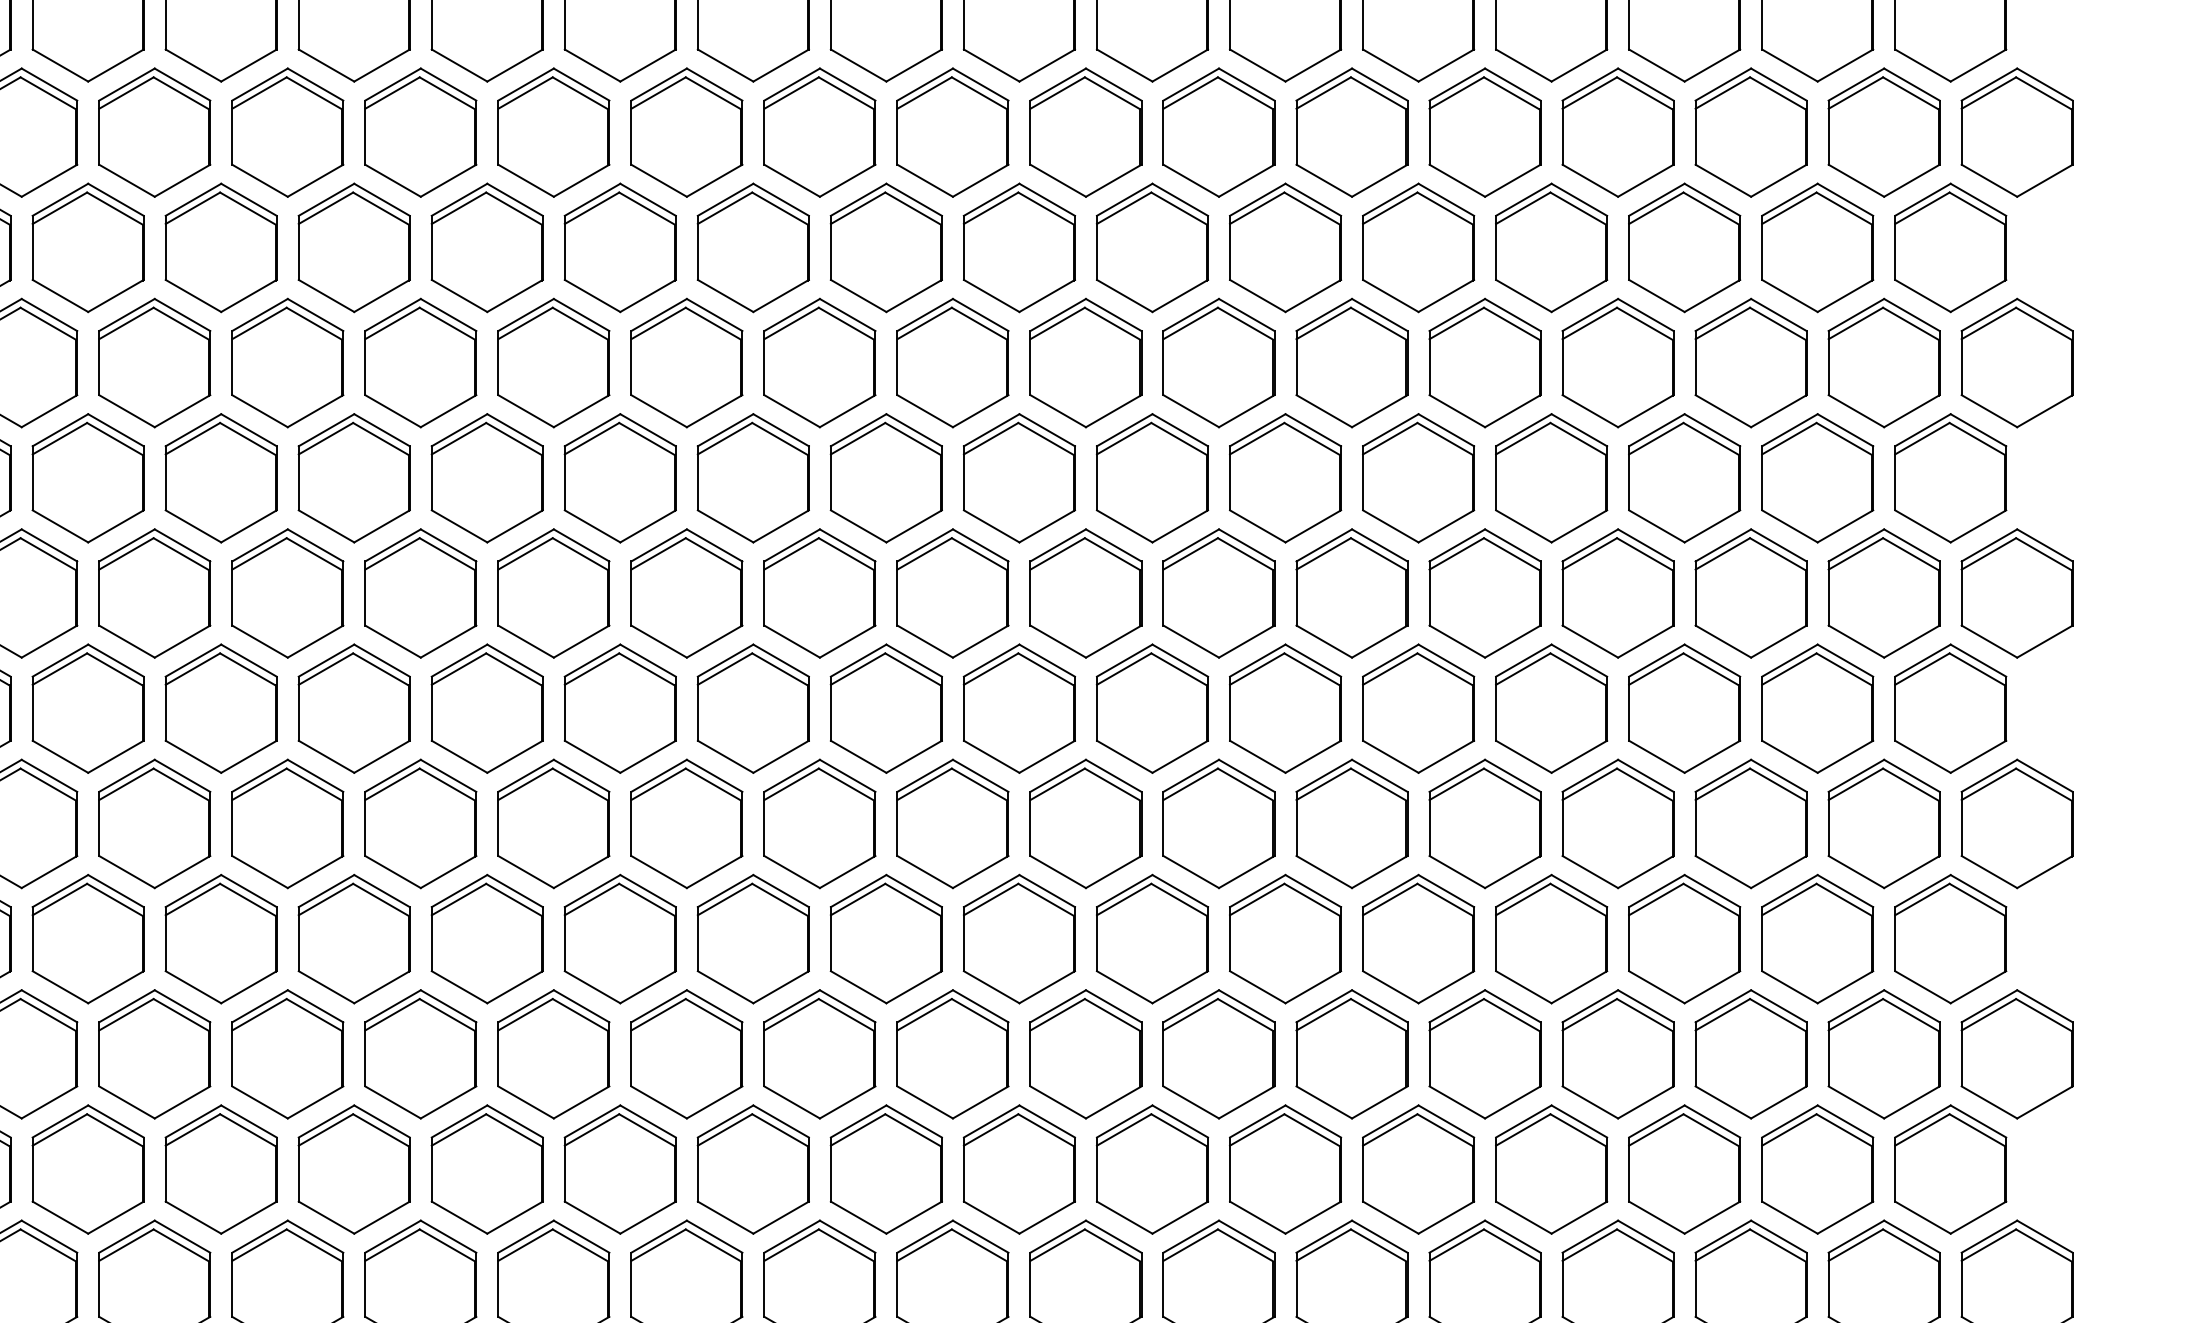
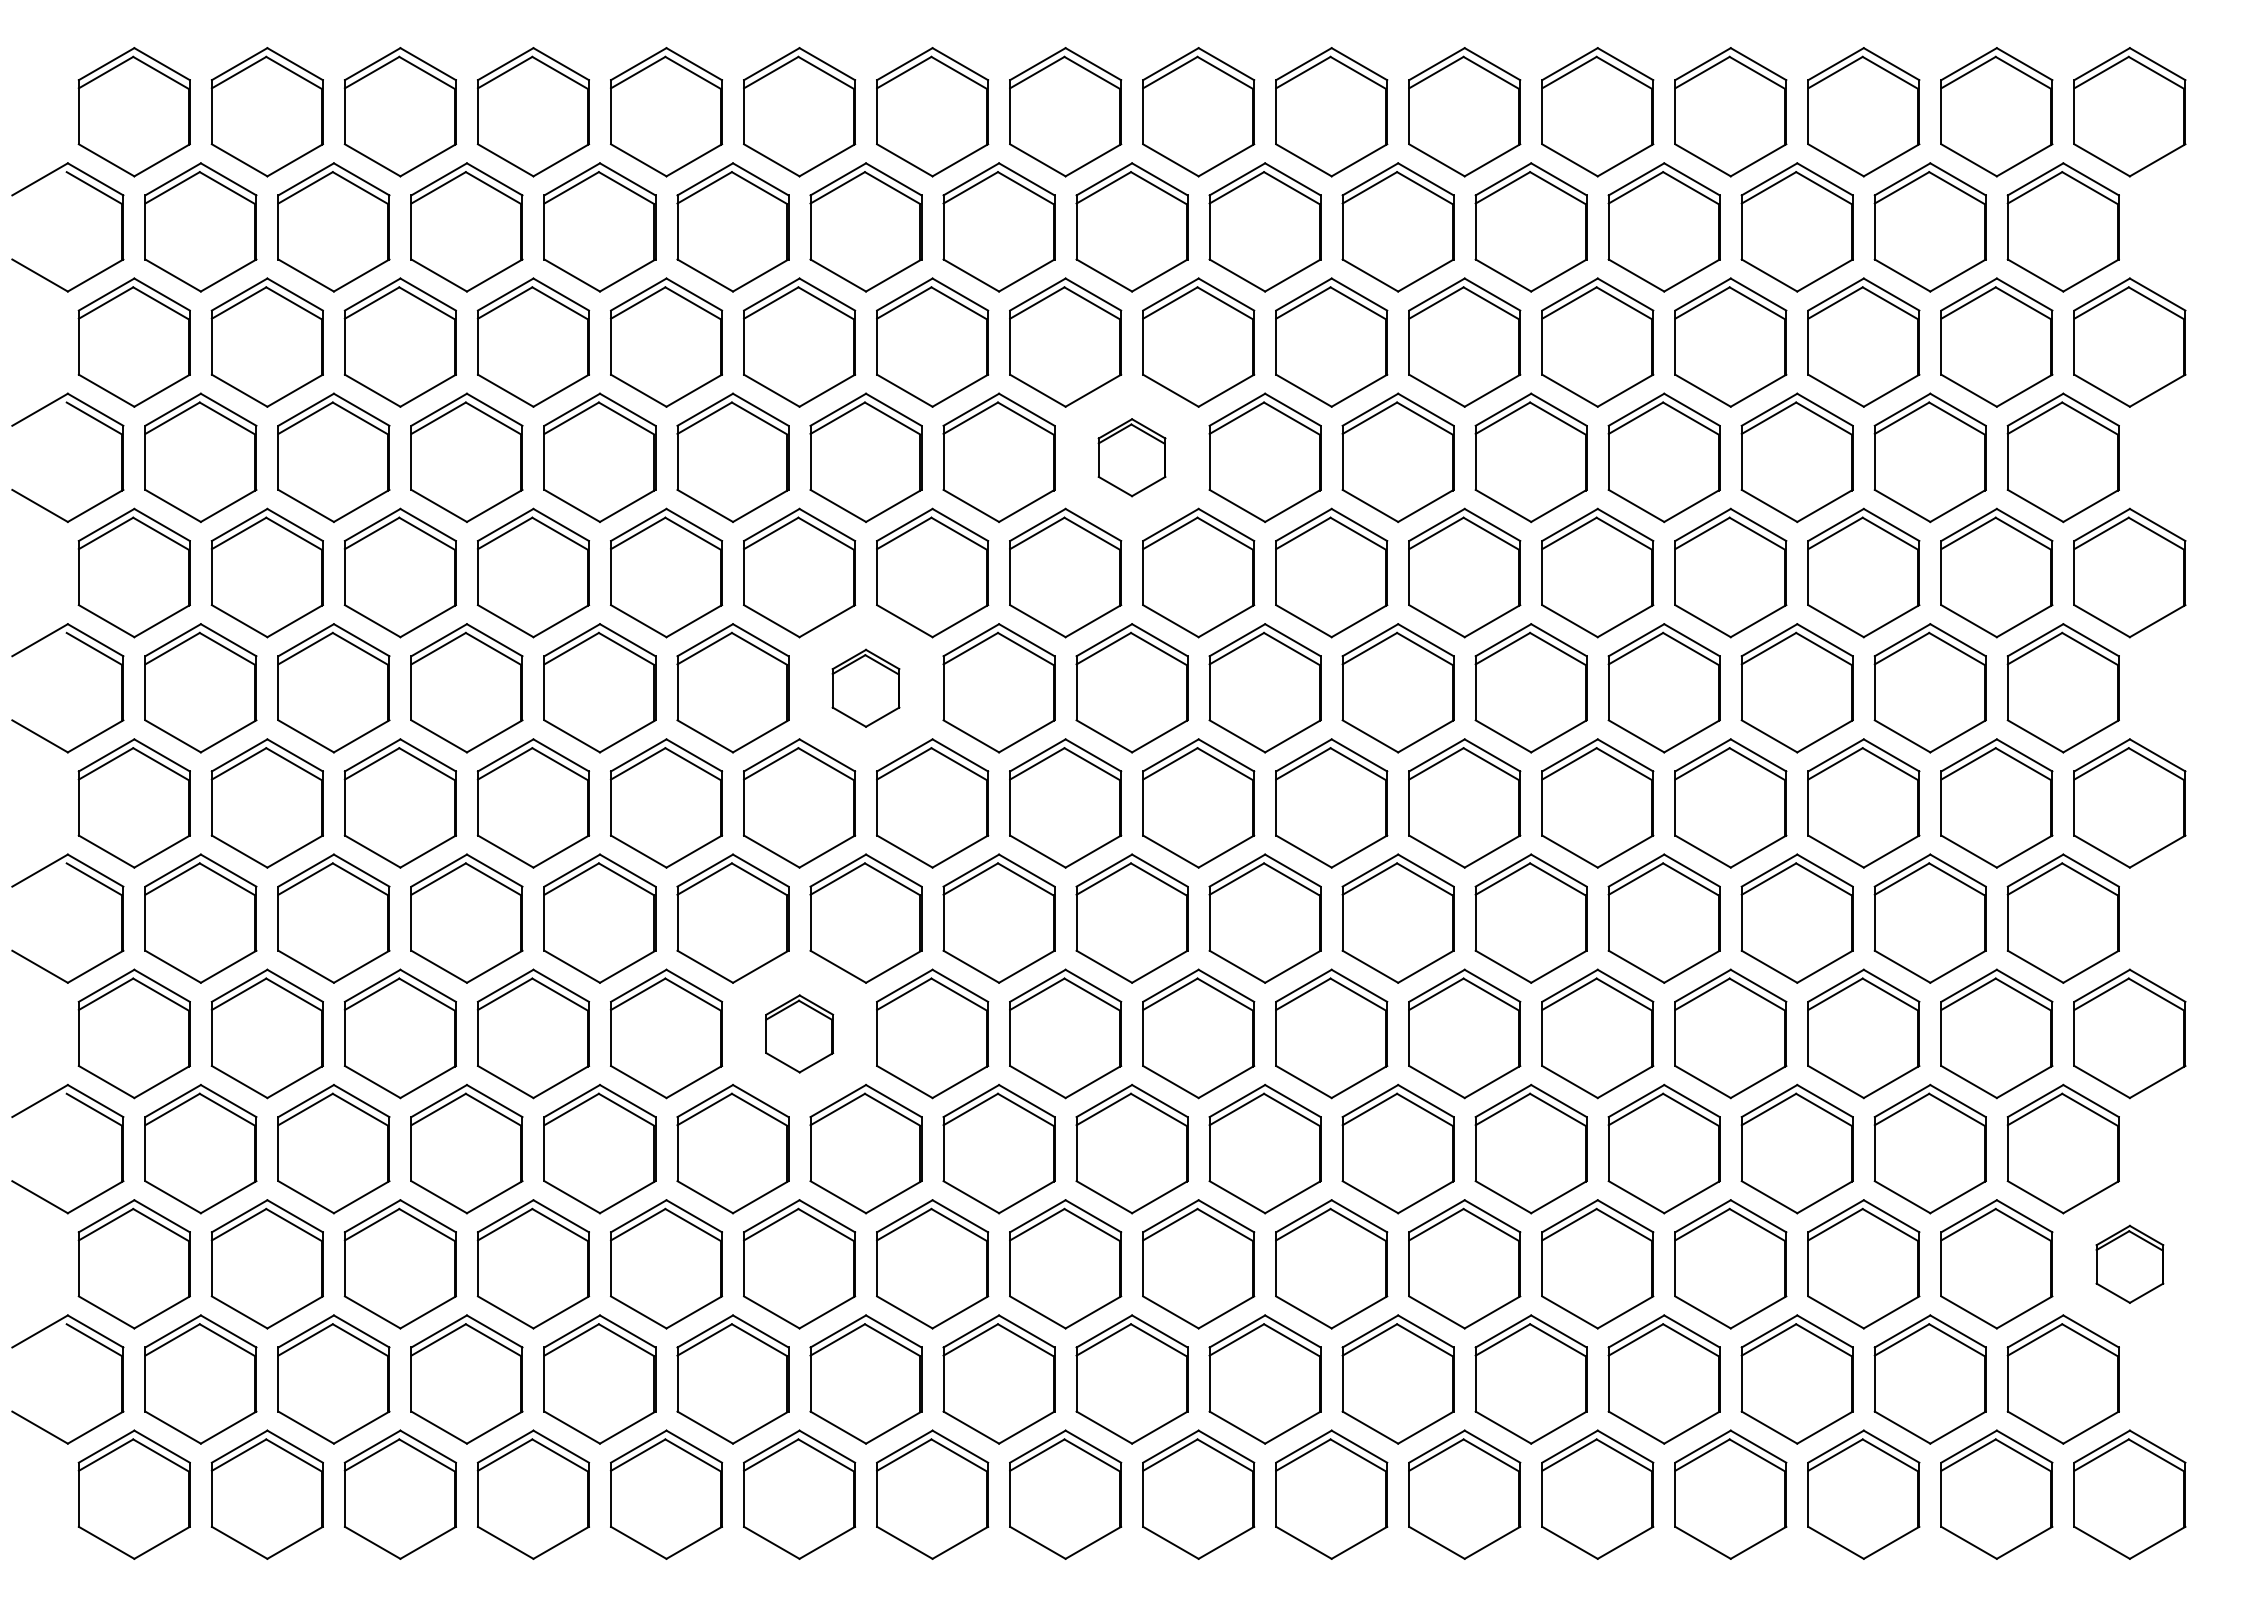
part: (1018, 247) -> (1131, 457), size x0.6
part: (752, 478) -> (865, 688), size x0.6
part: (686, 823) -> (799, 1033), size x0.6
part: (2016, 1054) -> (2129, 1264), size x0.6

